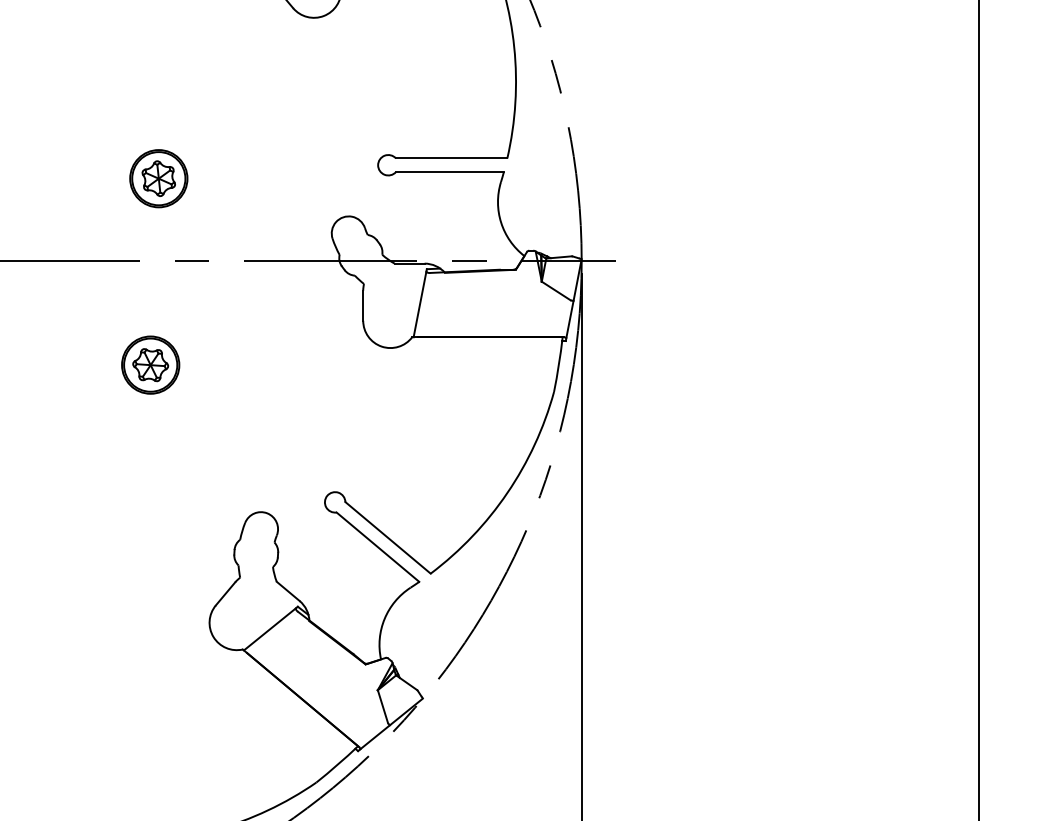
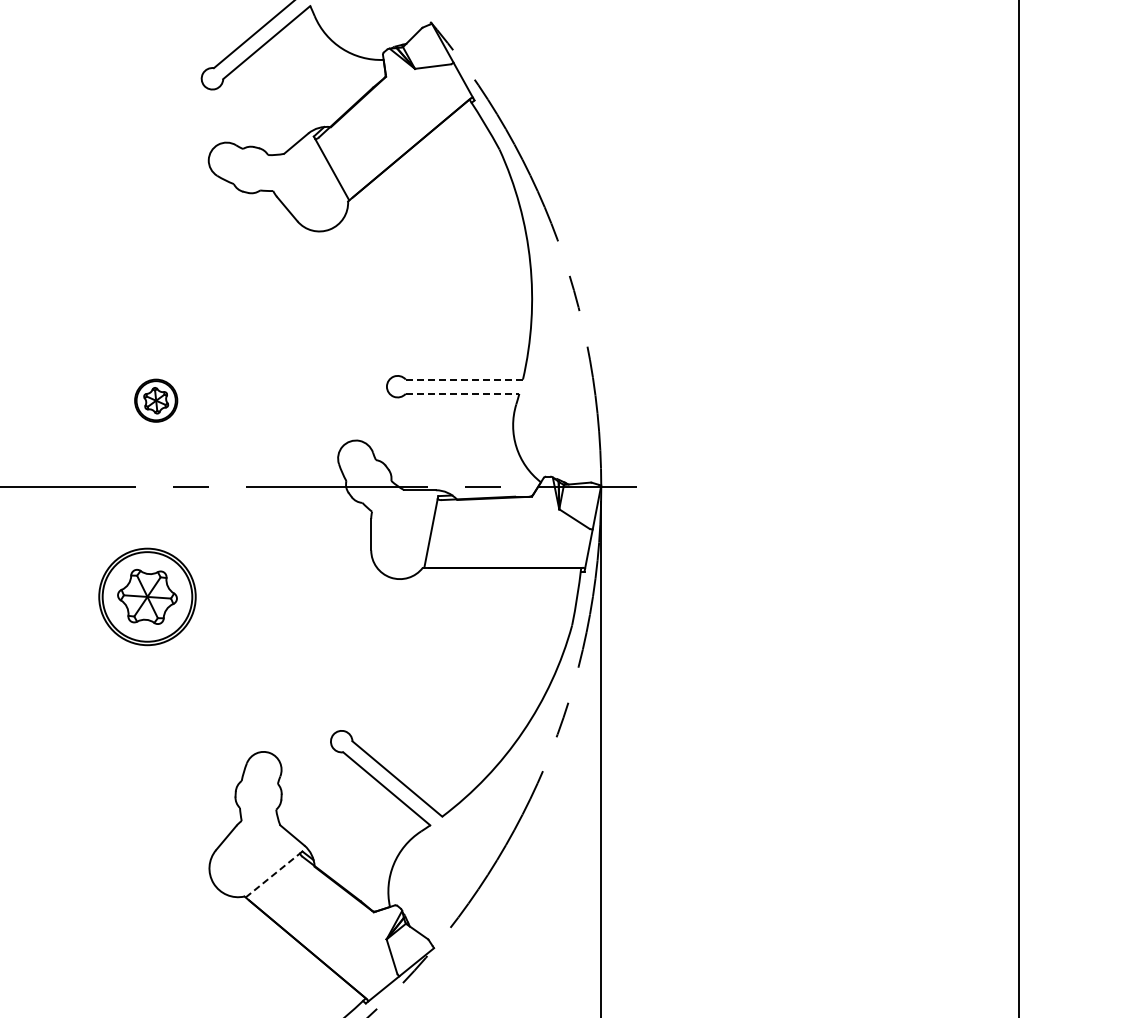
line: (451, 158) -> (464, 379), solid -> dashed
line: (449, 171) -> (462, 393), solid -> dashed
part: (159, 178) -> (156, 400), size x0.7
part: (150, 365) -> (147, 597), size x1.6
line: (270, 629) -> (273, 875), solid -> dashed

